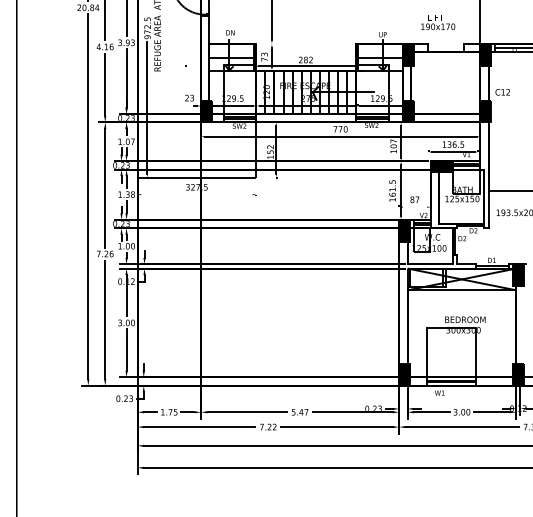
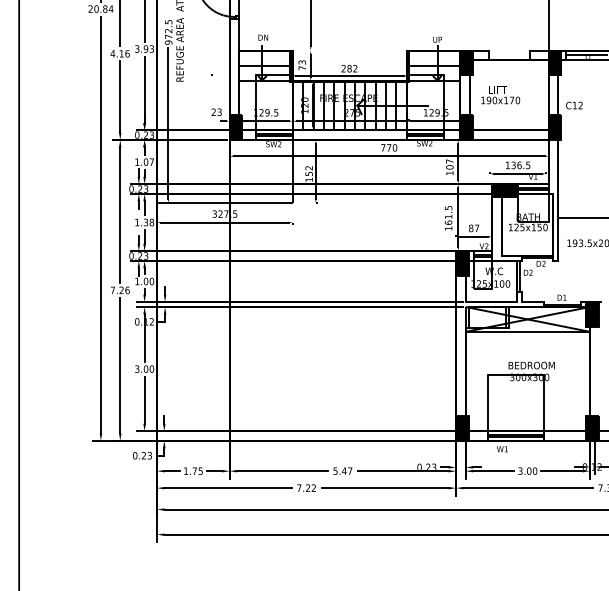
text: (438, 22) -> (501, 95), moved
line: (196, 194) -> (224, 222), added
line: (414, 207) -> (473, 237), added

